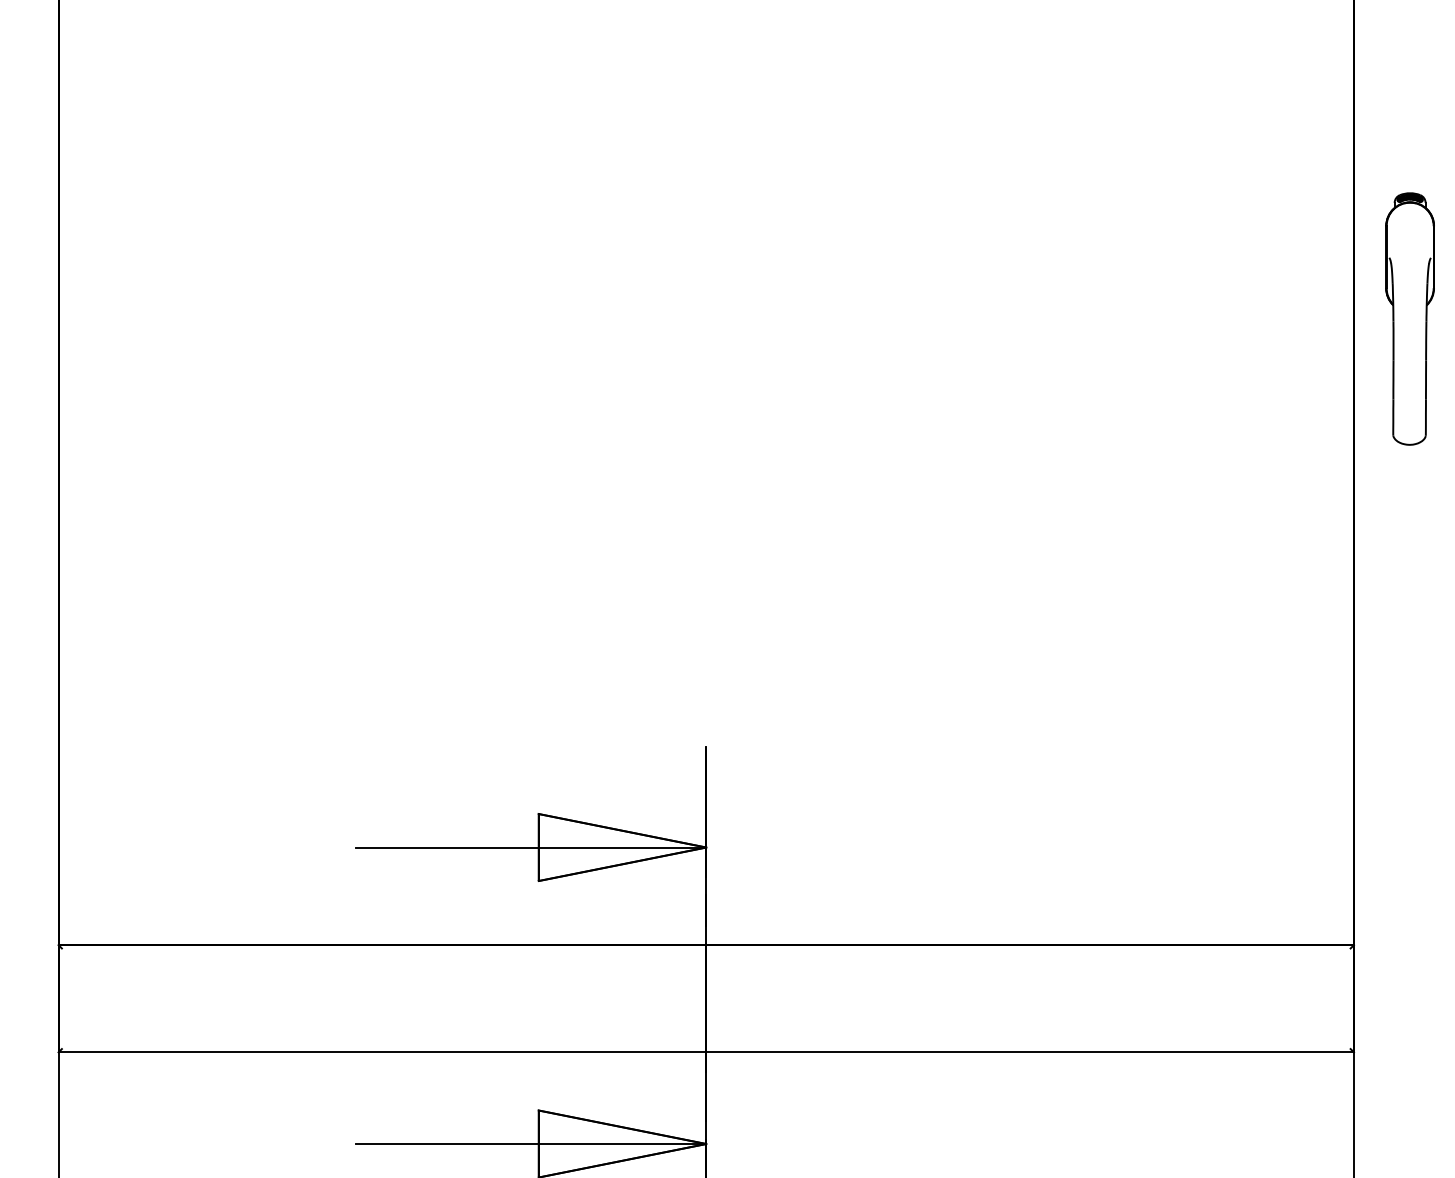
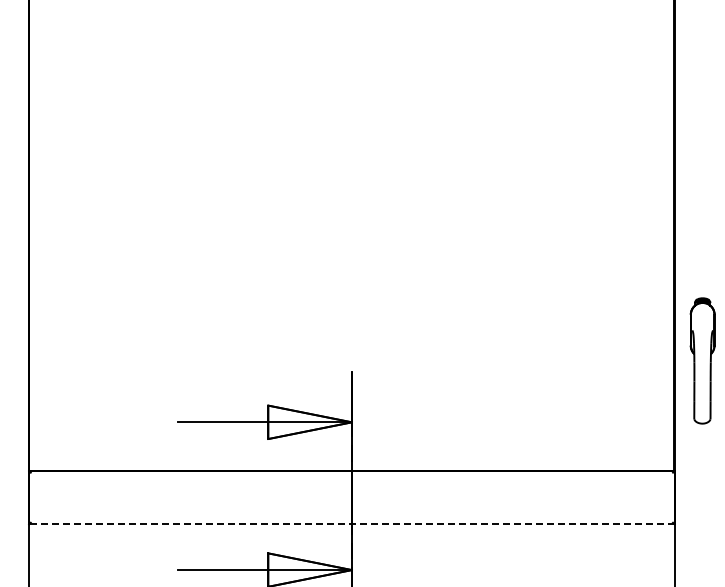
part: (1409, 318) -> (702, 360), moved
line: (705, 1052) -> (351, 524), solid -> dashed

